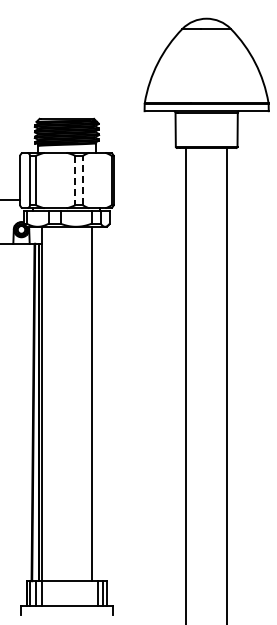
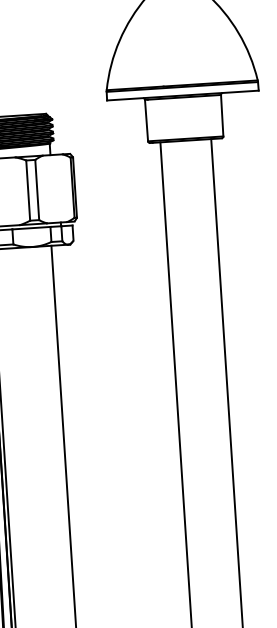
line: (75, 180) -> (28, 190), dashed -> solid
line: (82, 180) -> (36, 189), dashed -> solid

